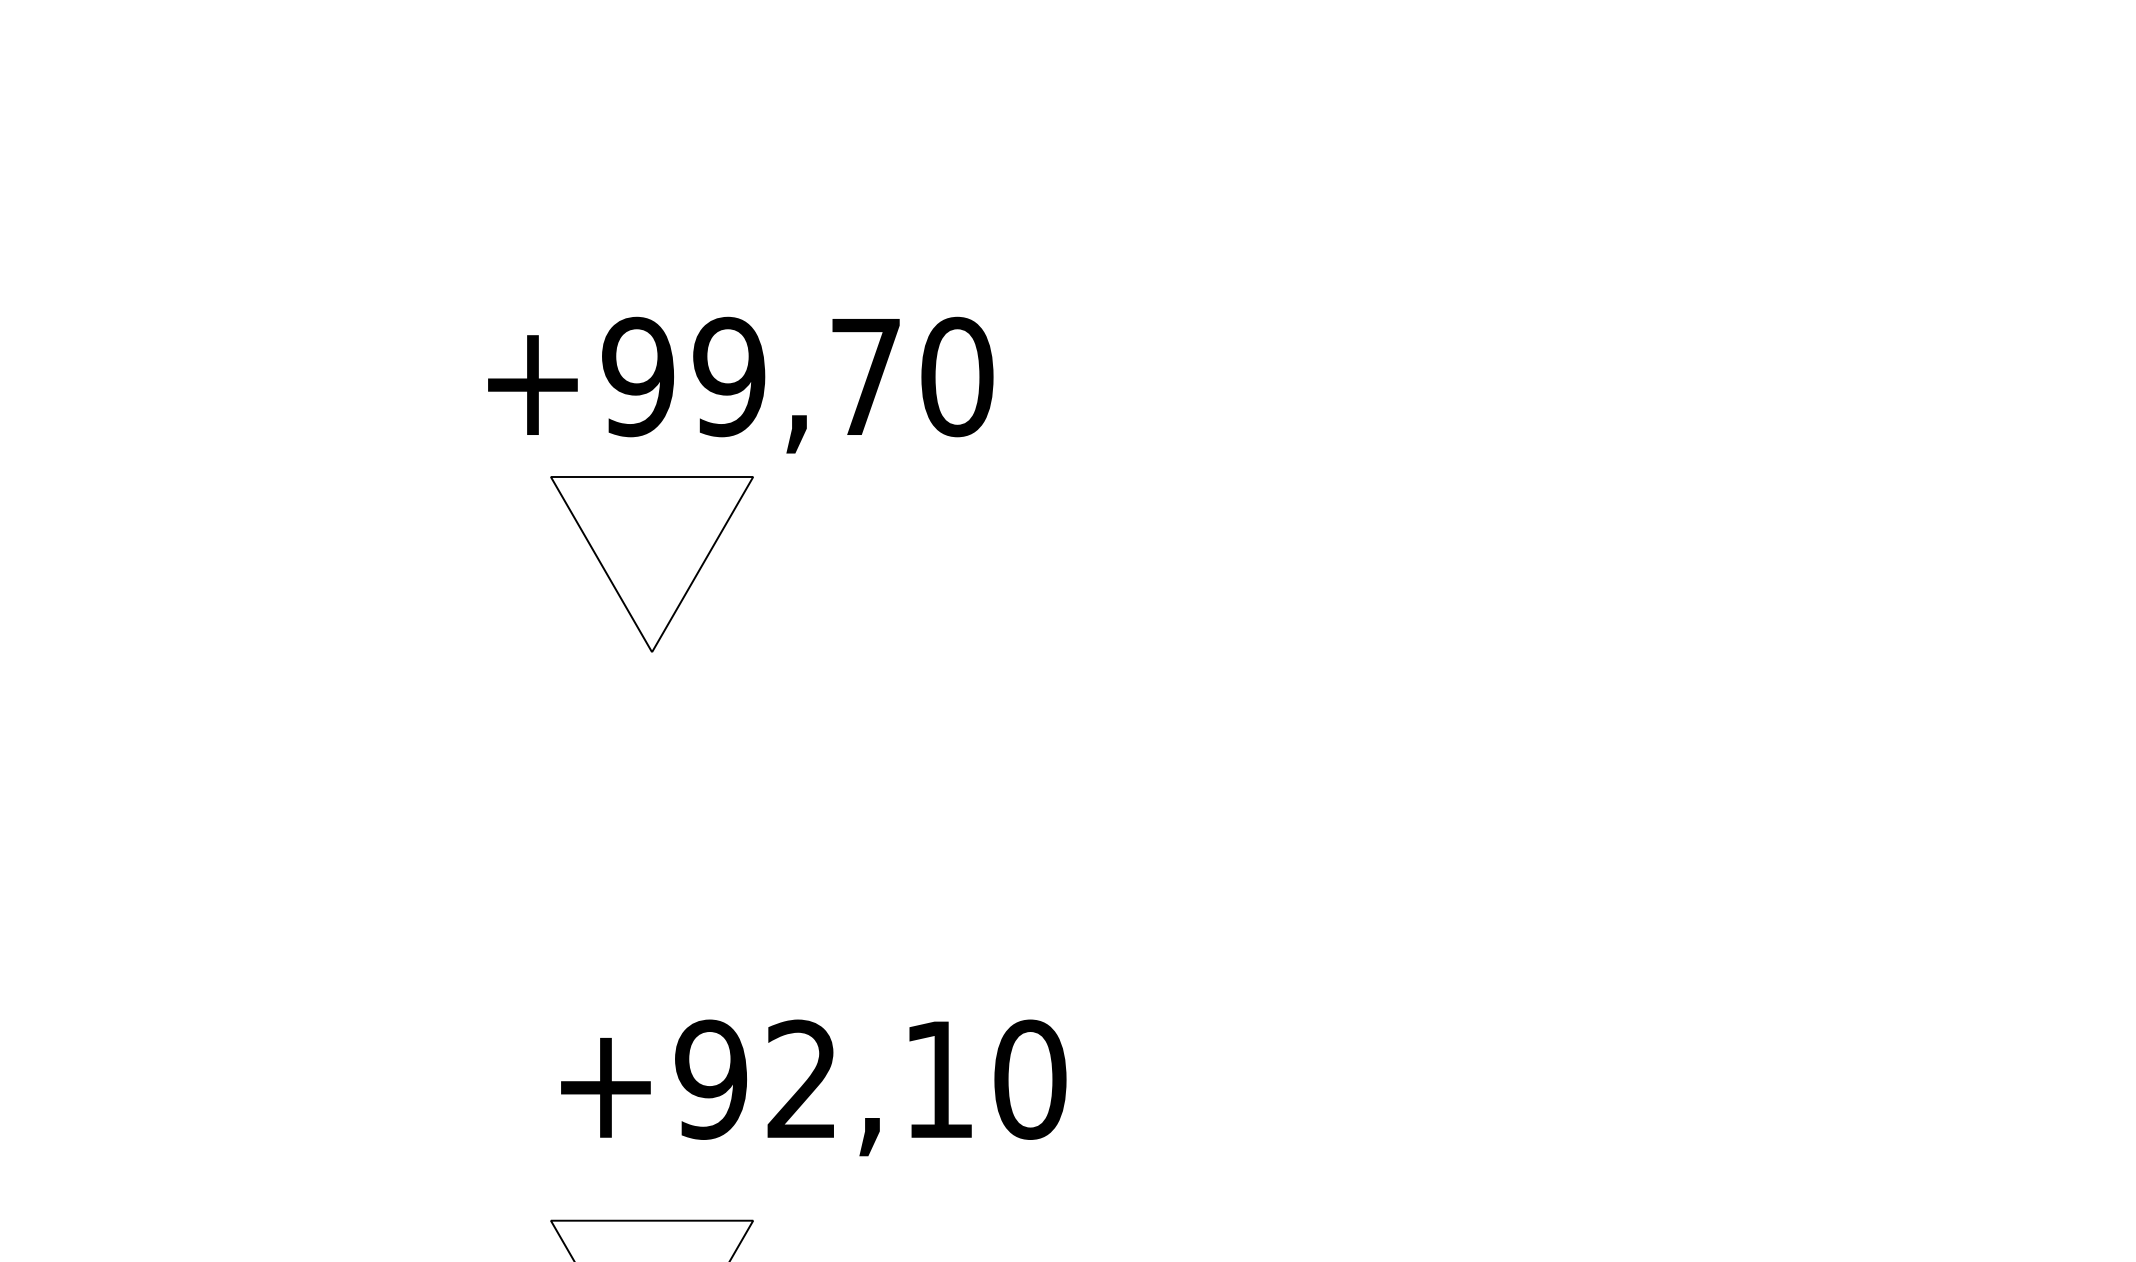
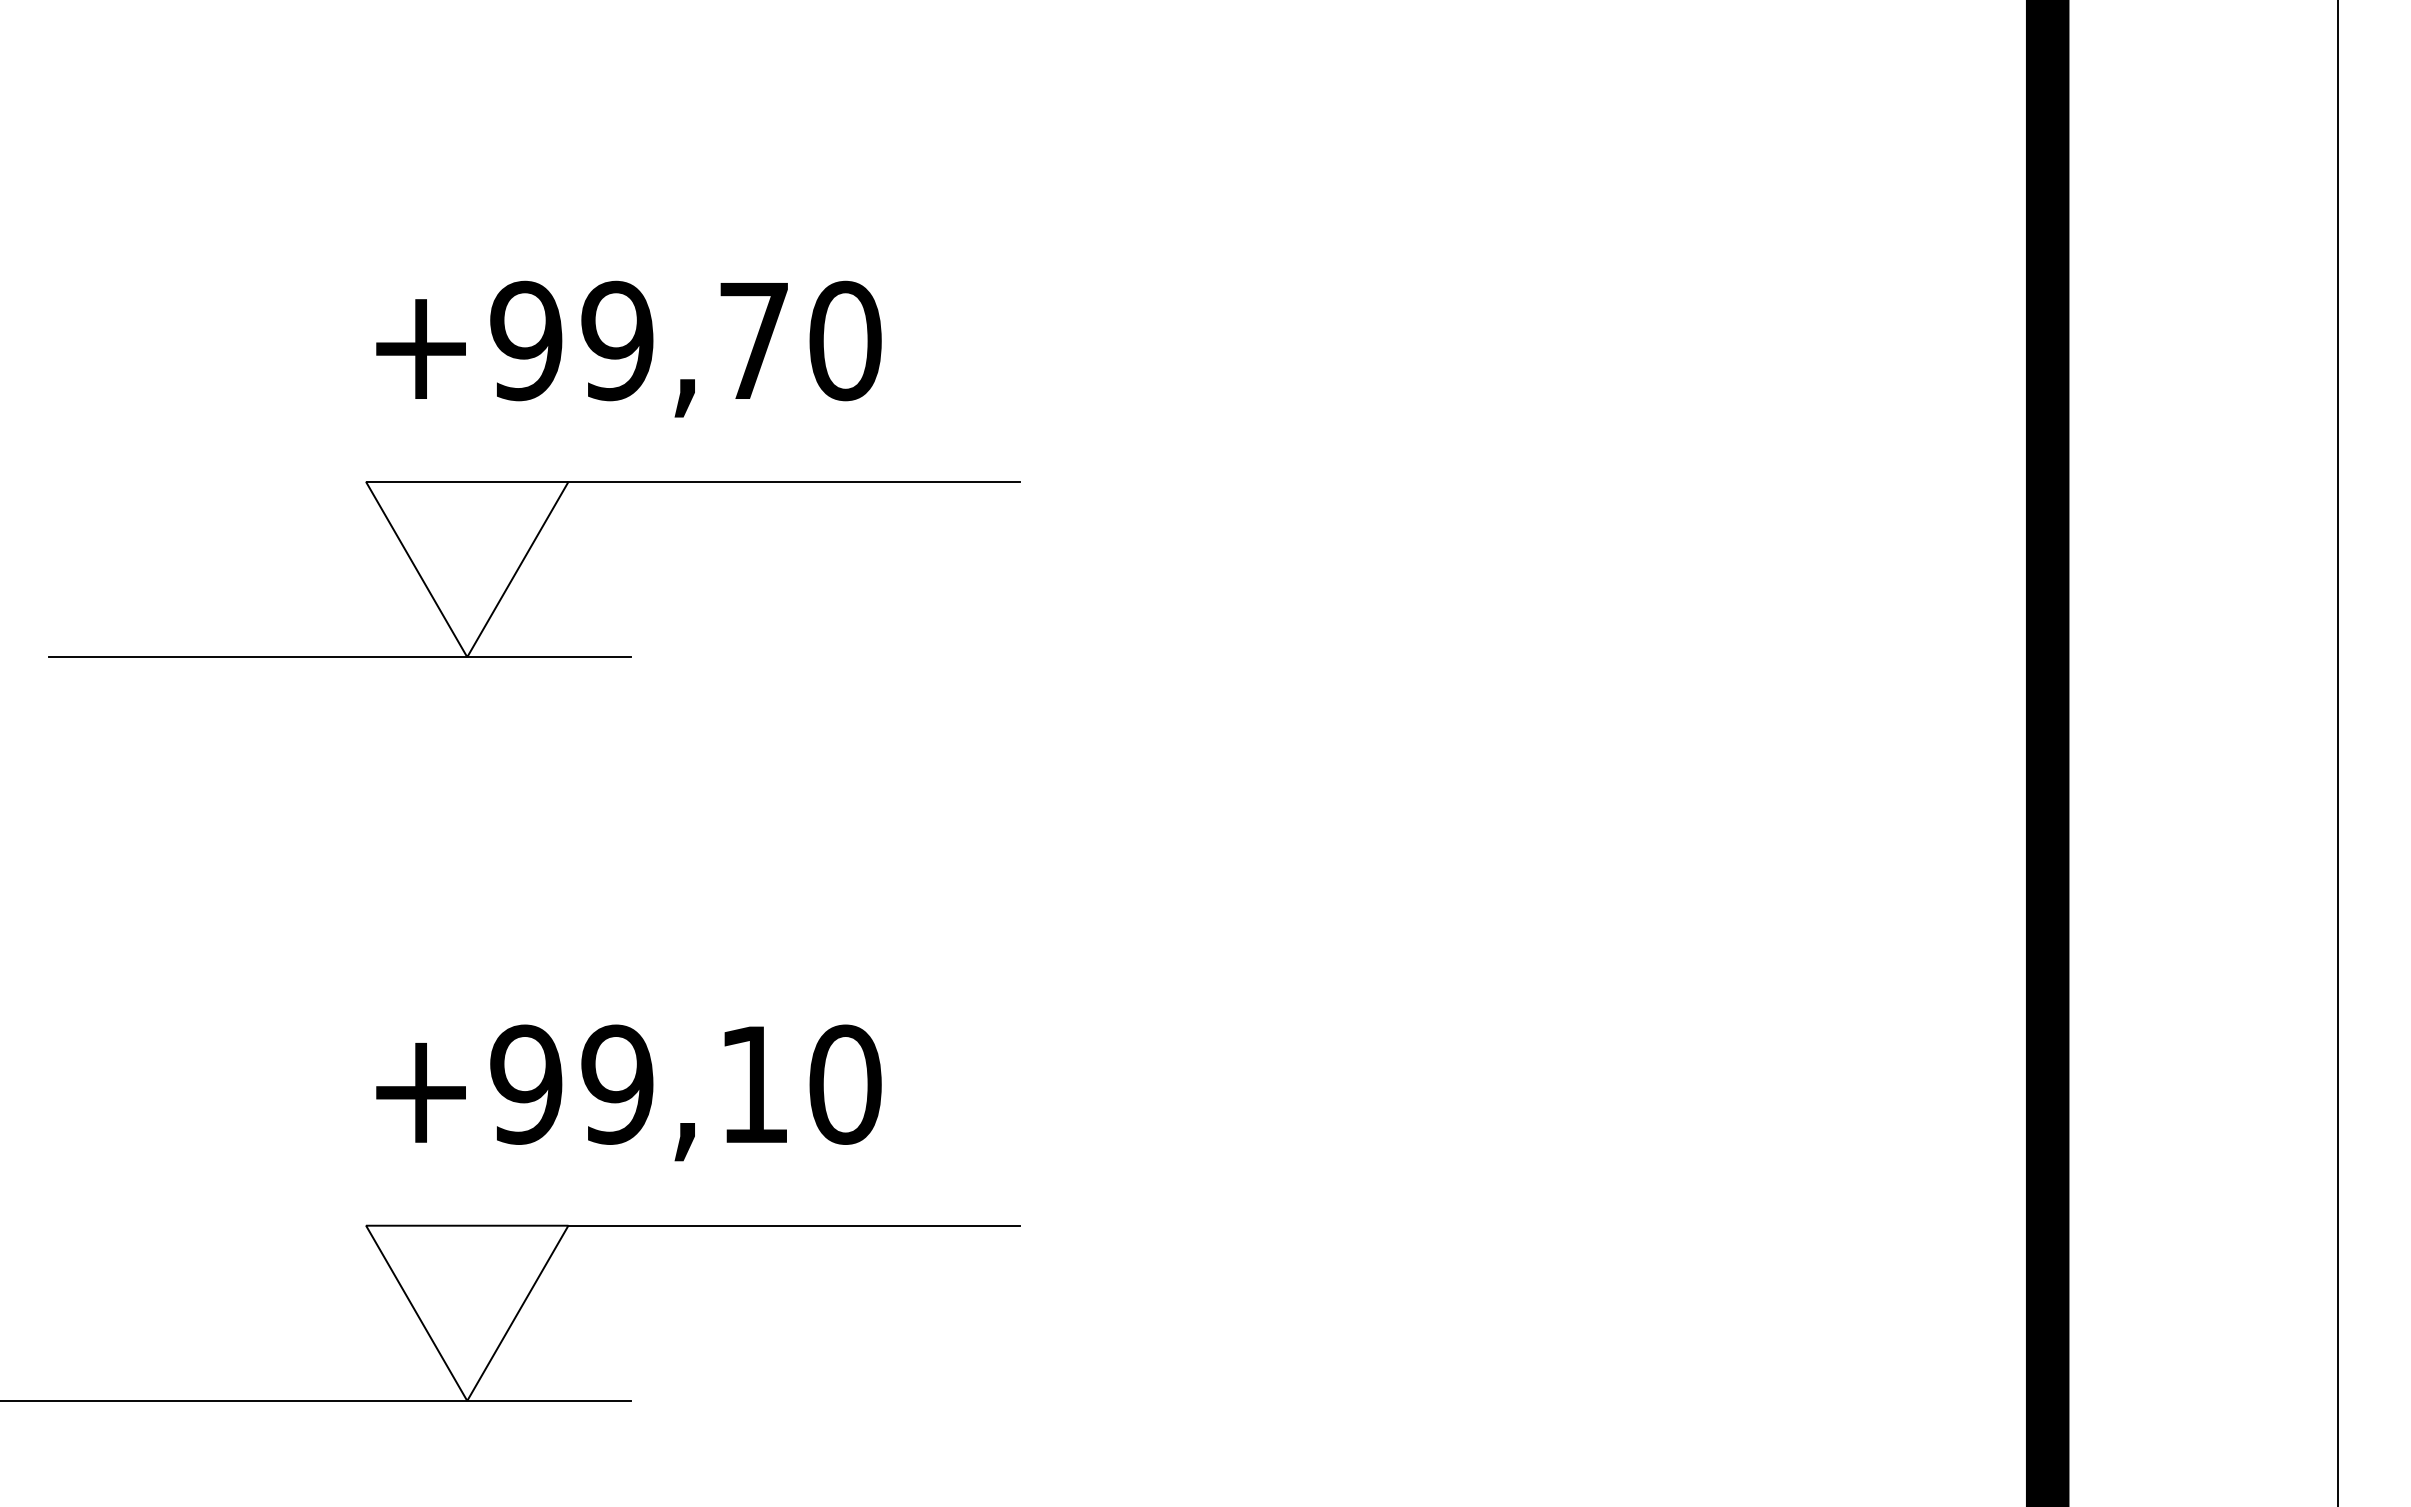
text: (740, 384) -> (628, 348), moved
line: (979, 477) -> (794, 482), added
line: (524, 652) -> (339, 657), added
text: (802, 1079) -> (617, 1084), +92,10 -> +99,10
line: (979, 1220) -> (794, 1225), added

